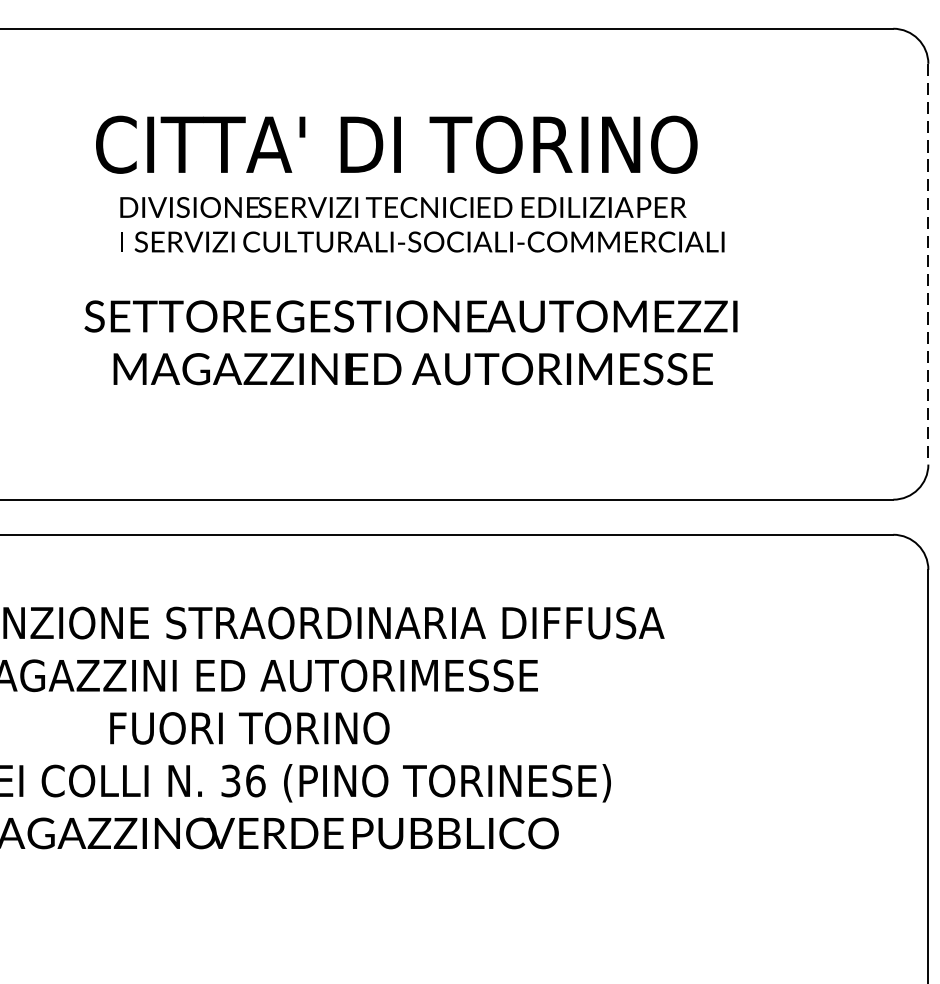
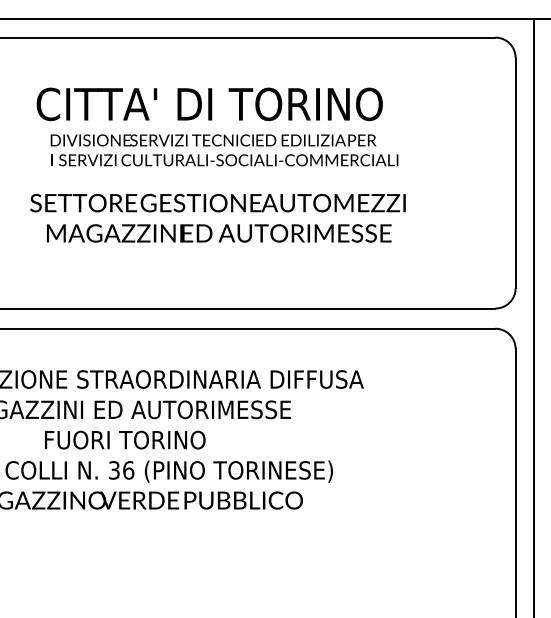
line: (928, 264) -> (515, 173), dashed -> solid

